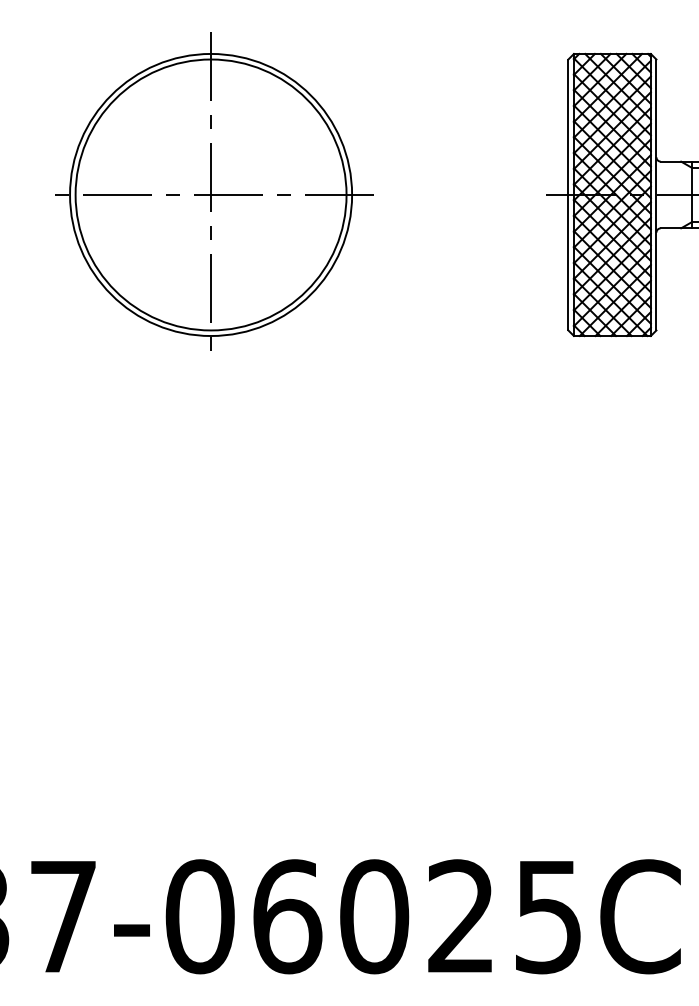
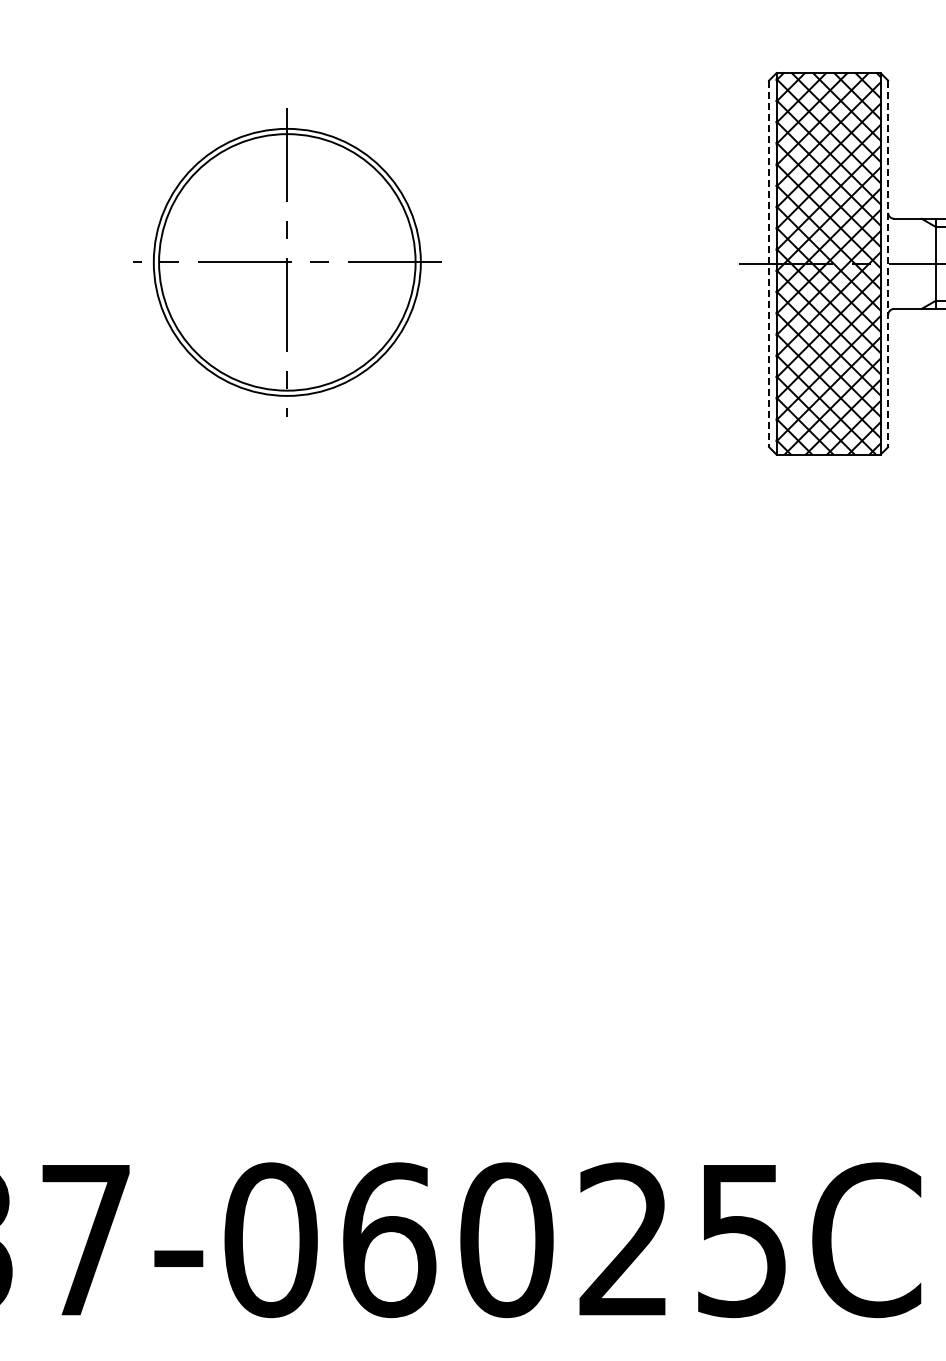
part: (214, 191) -> (290, 258), size x0.7
line: (568, 195) -> (769, 264), solid -> dashed
line: (656, 195) -> (888, 264), solid -> dashed

